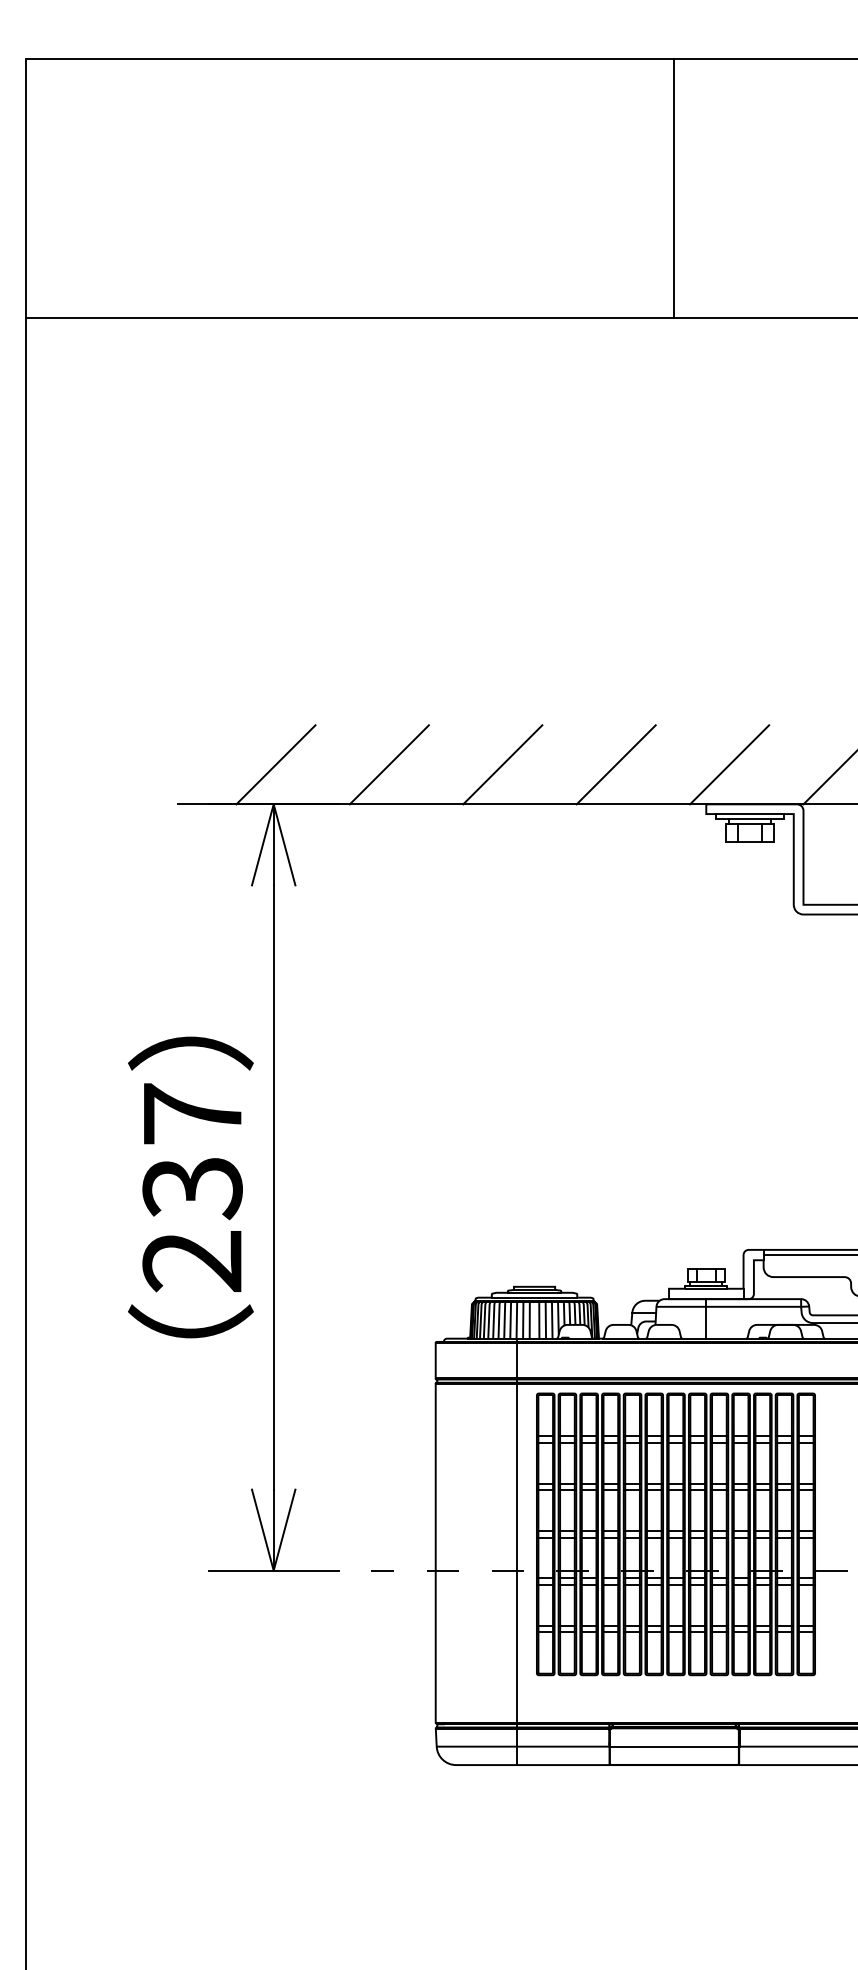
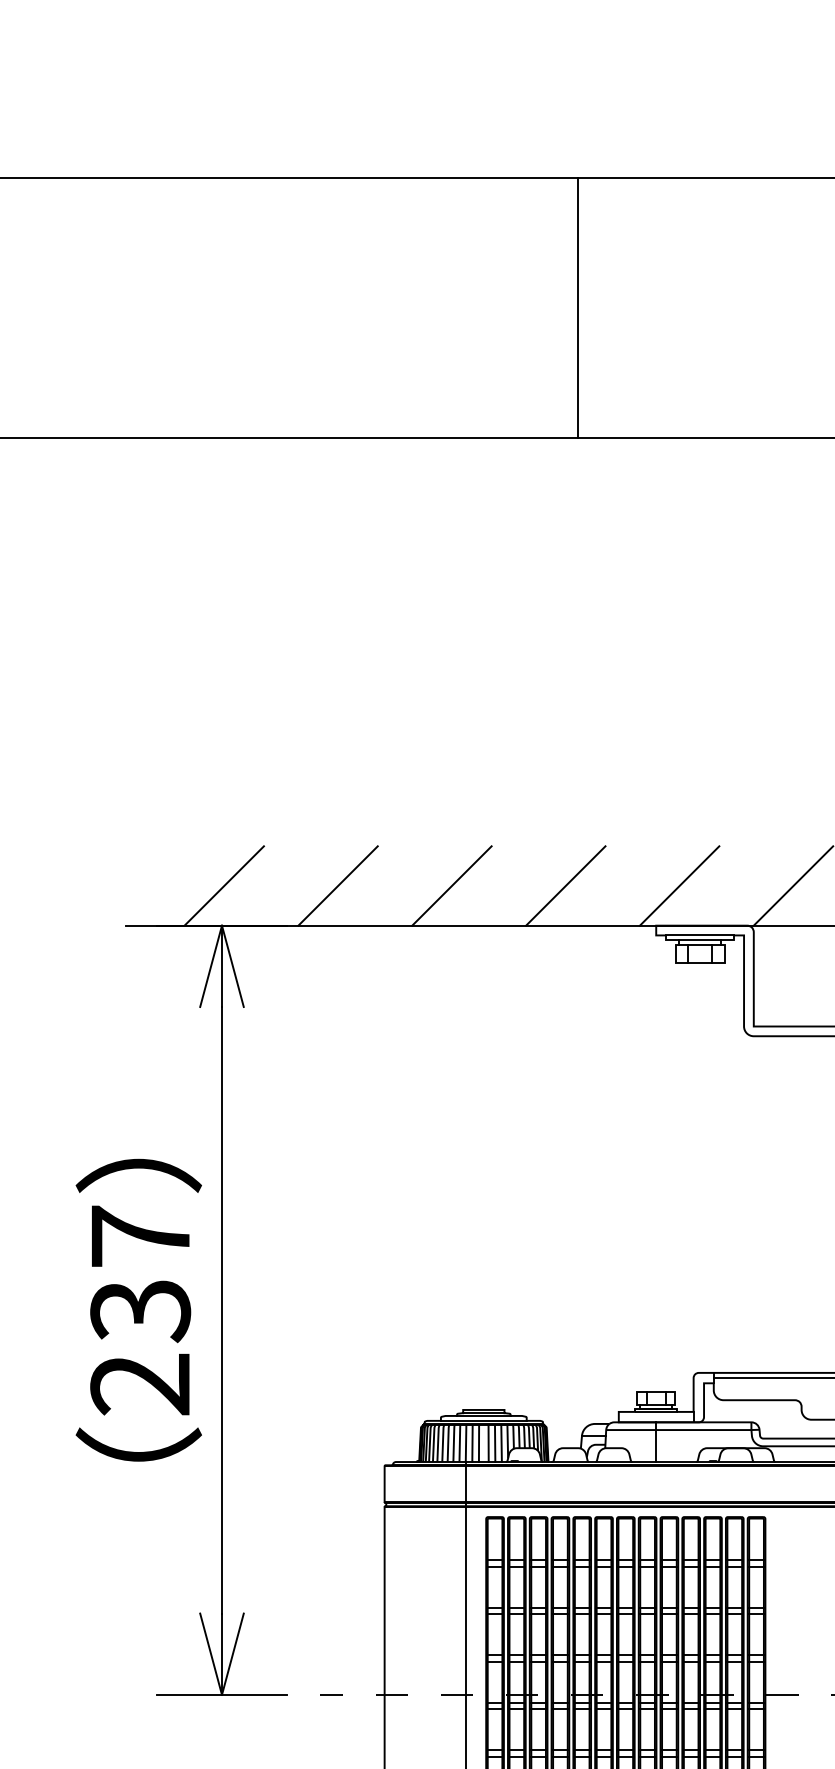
line: (673, 188) -> (577, 307), moved

